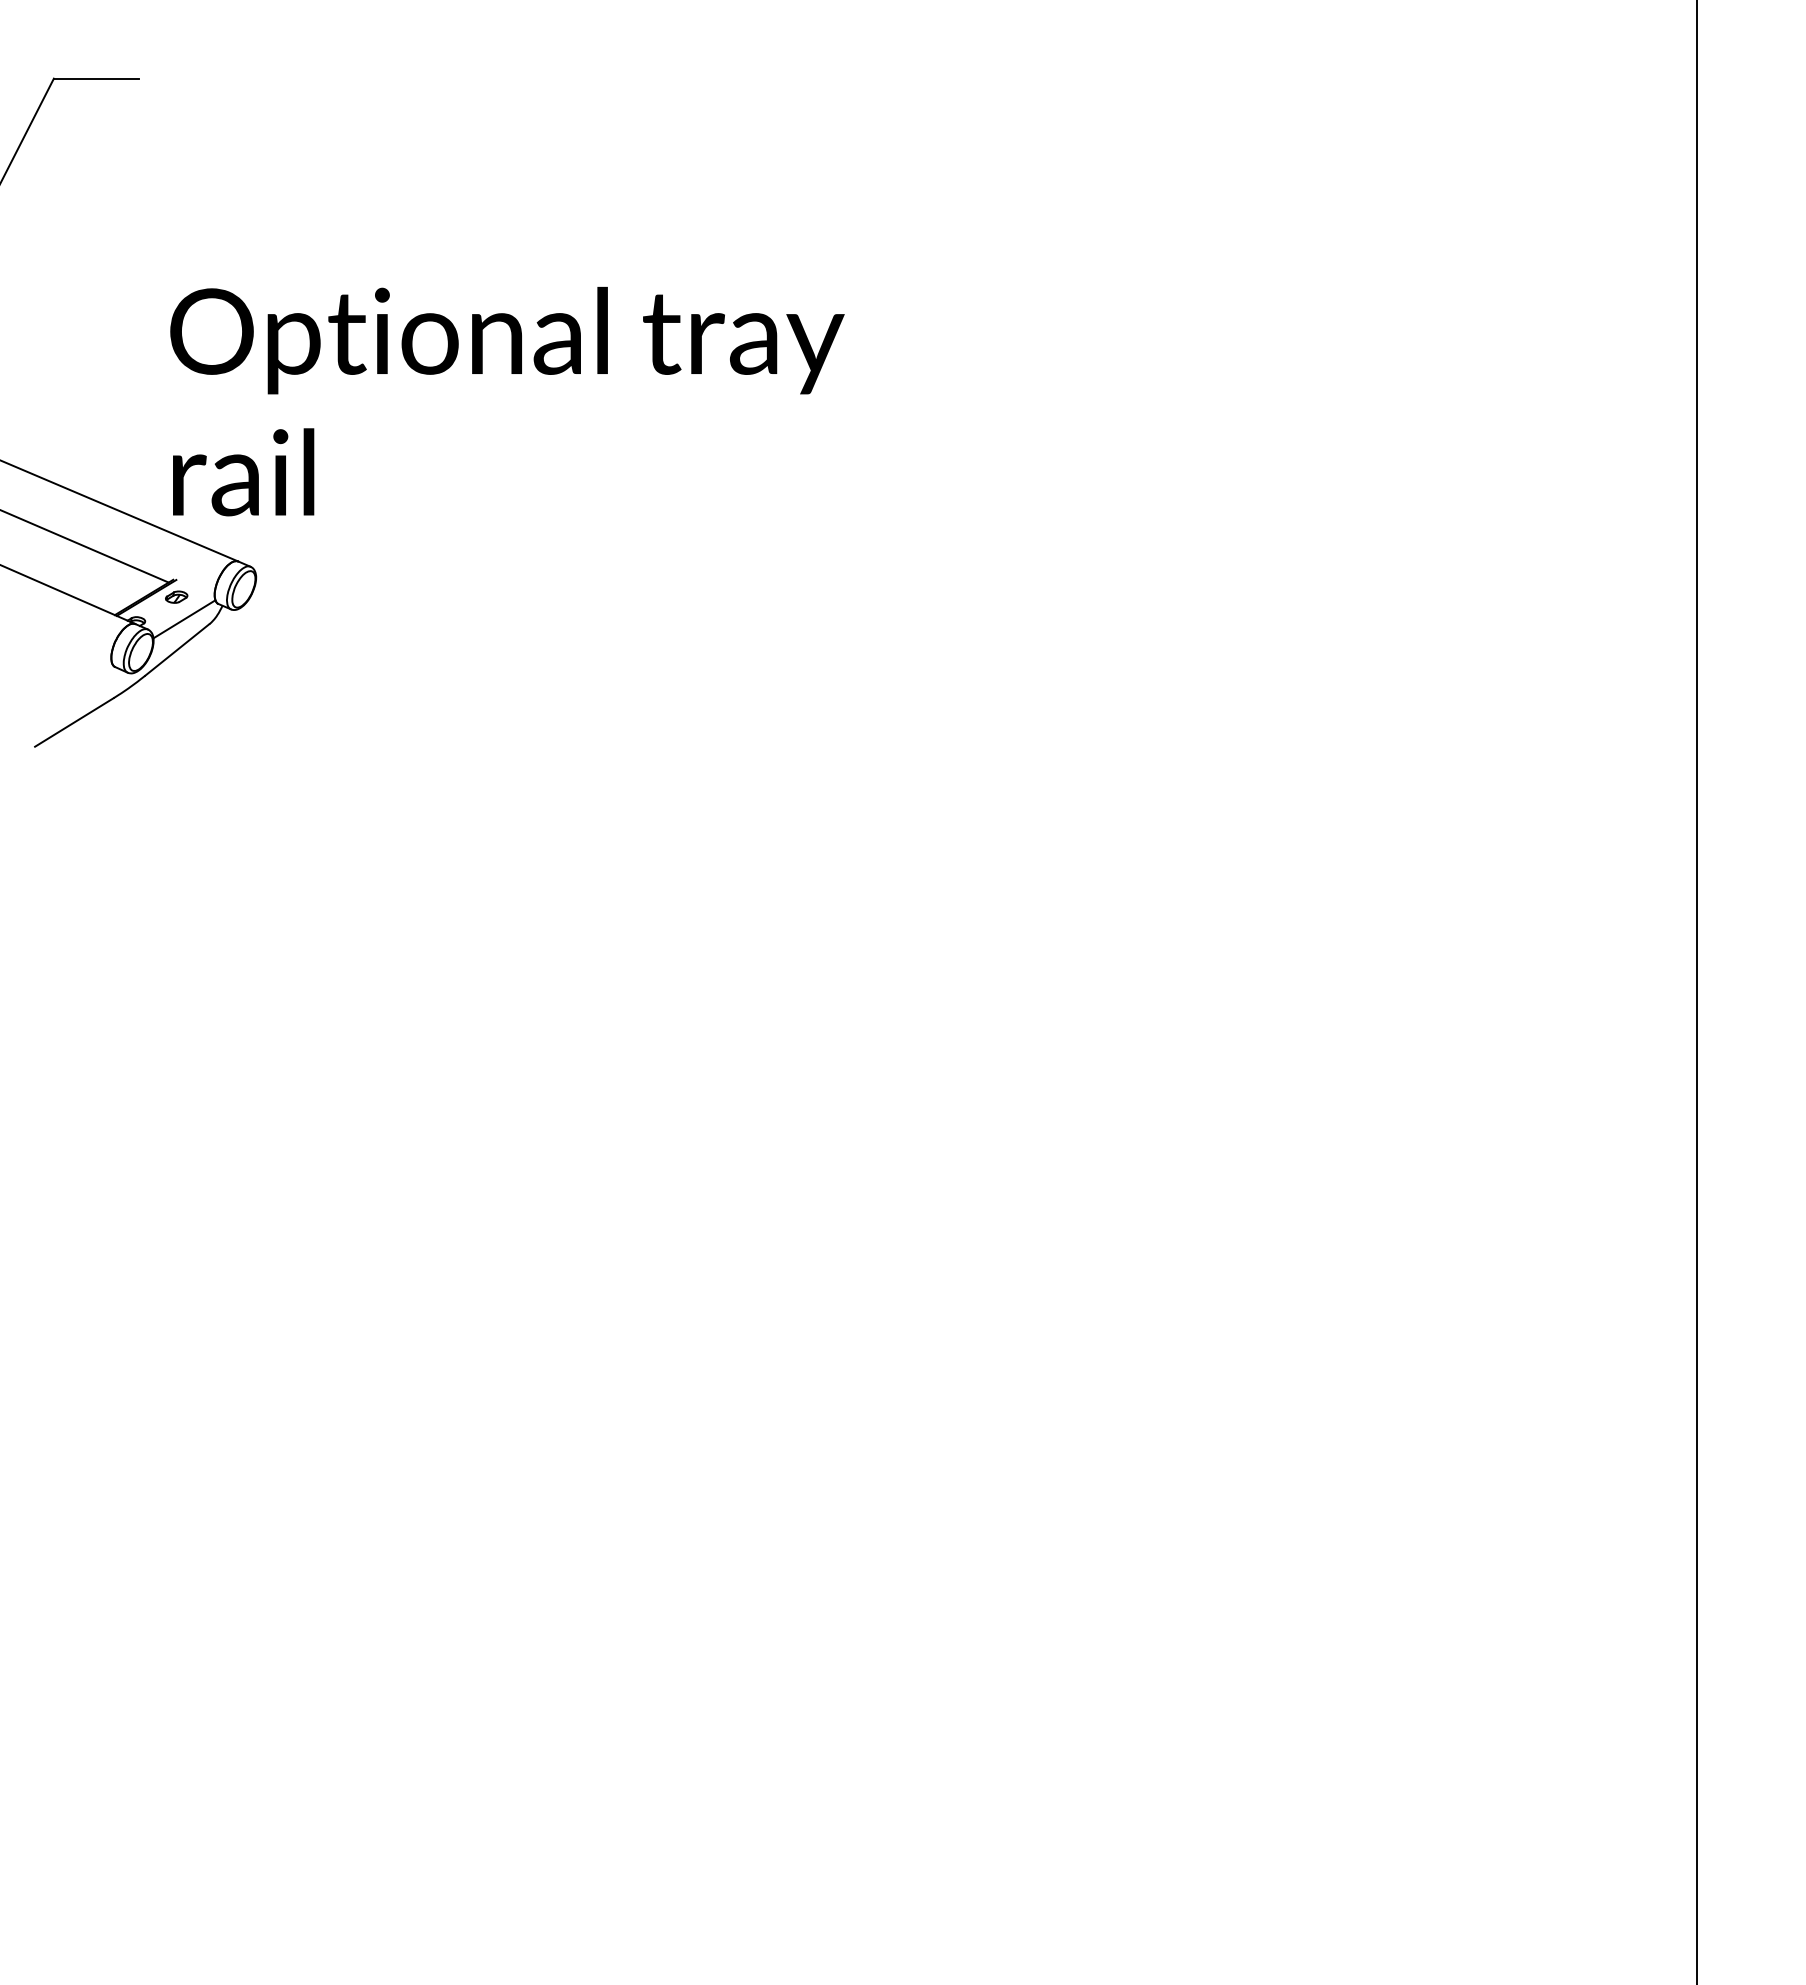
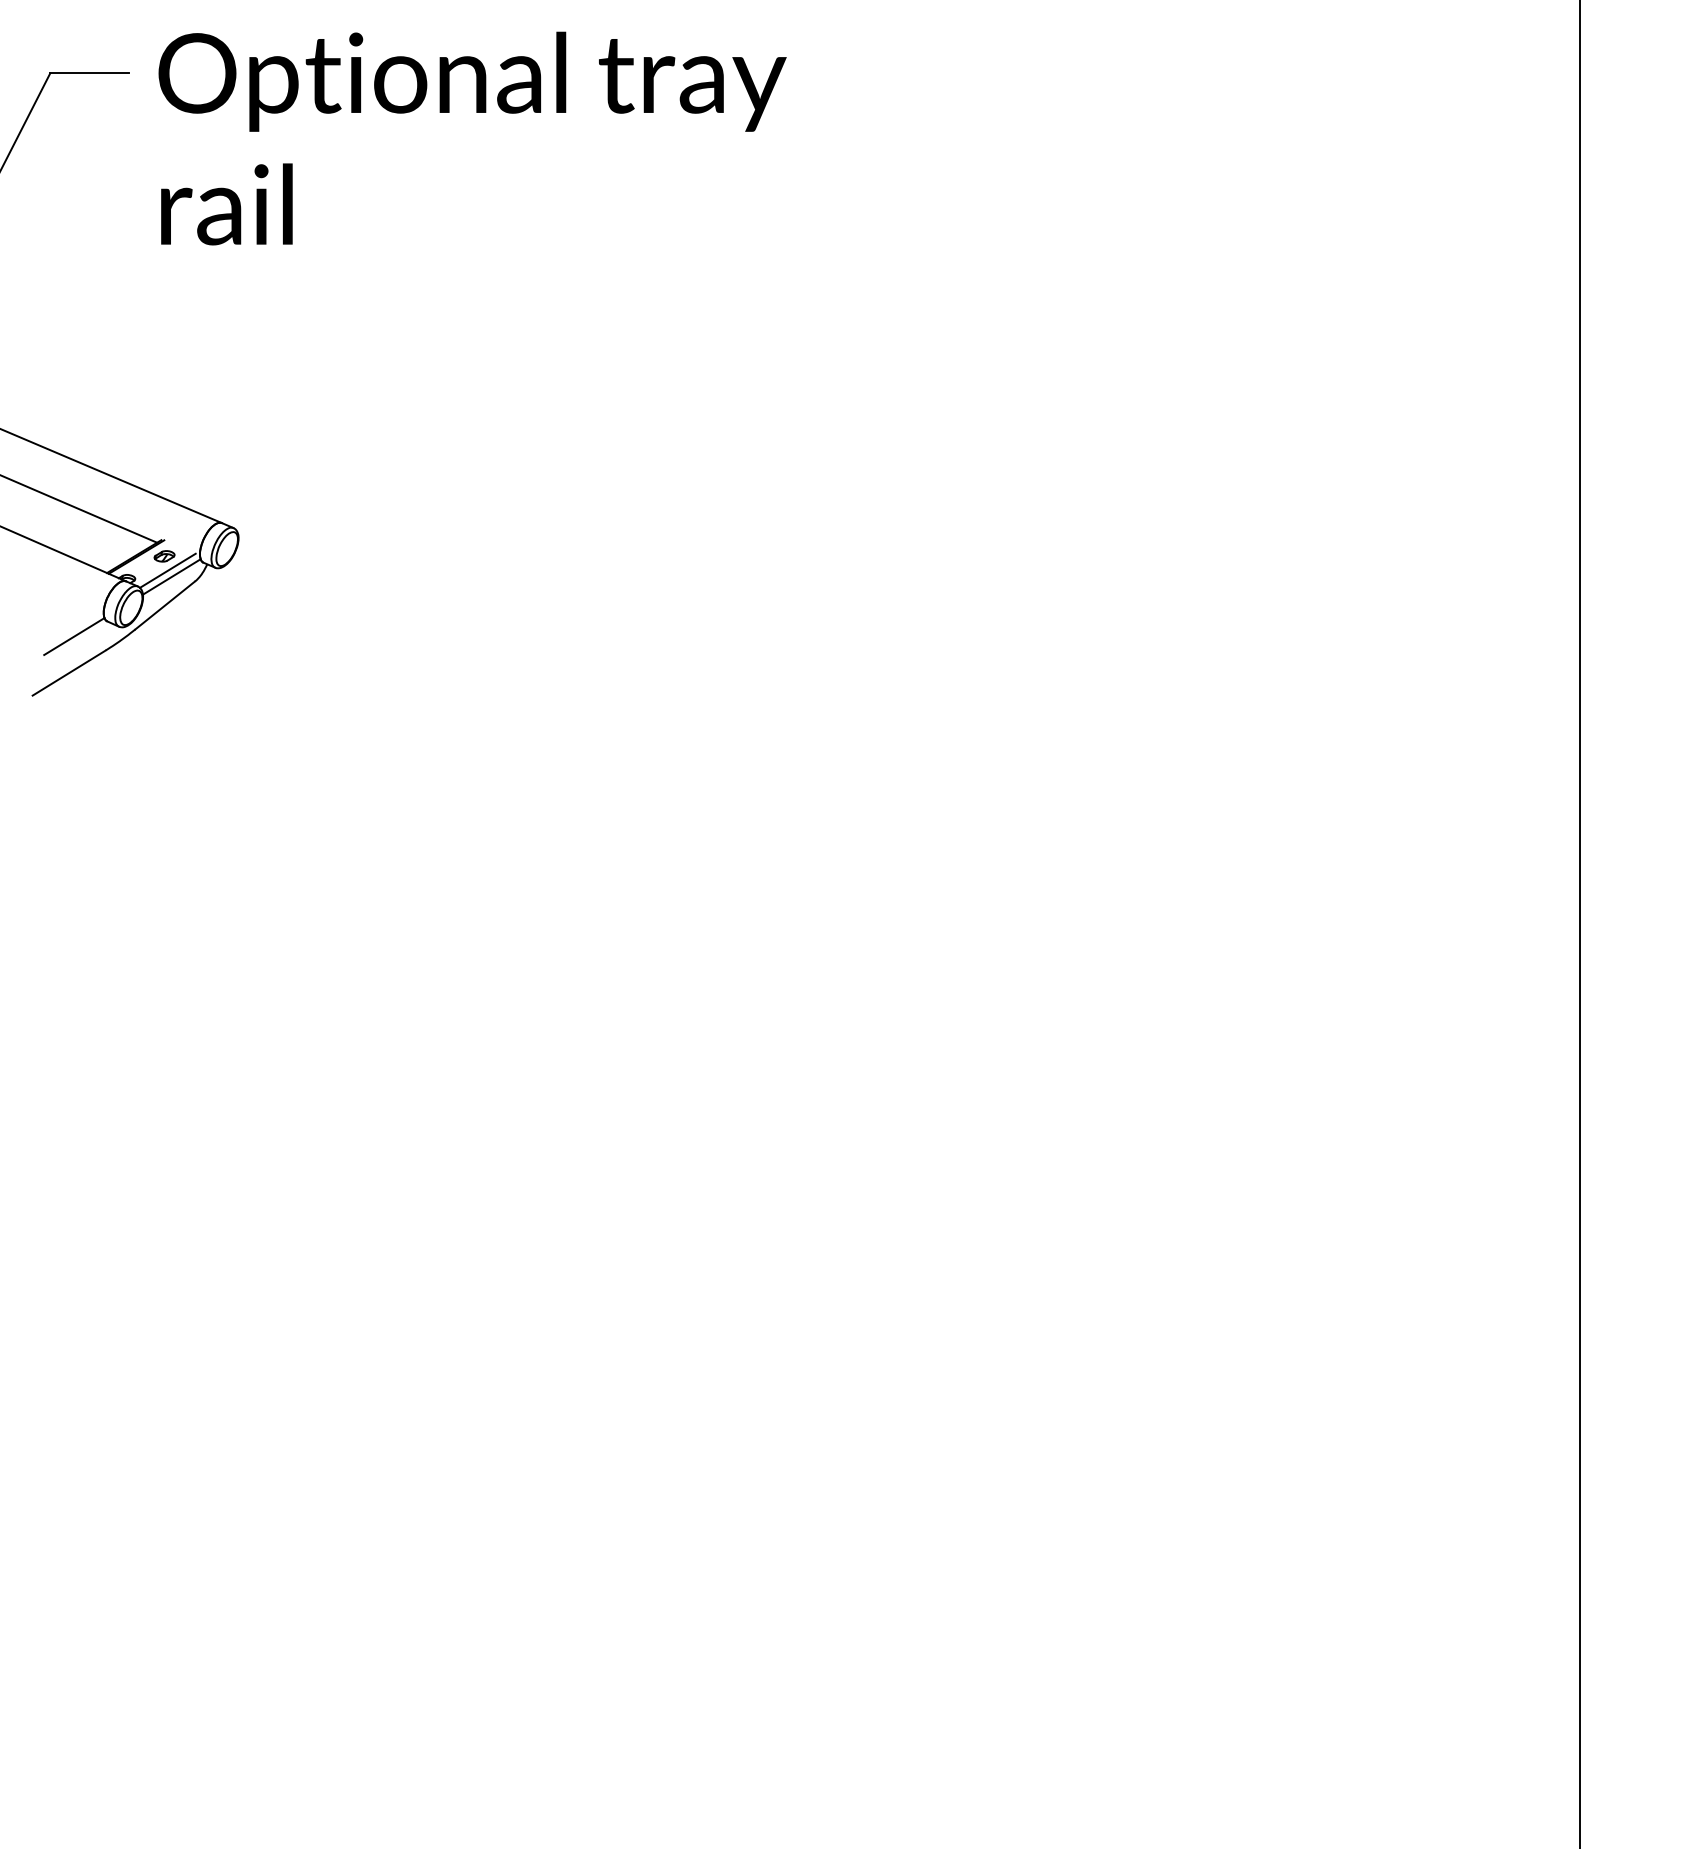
text: (507, 401) -> (472, 138), moved
line: (180, 612) -> (168, 570), added
line: (79, 683) -> (74, 636), added

